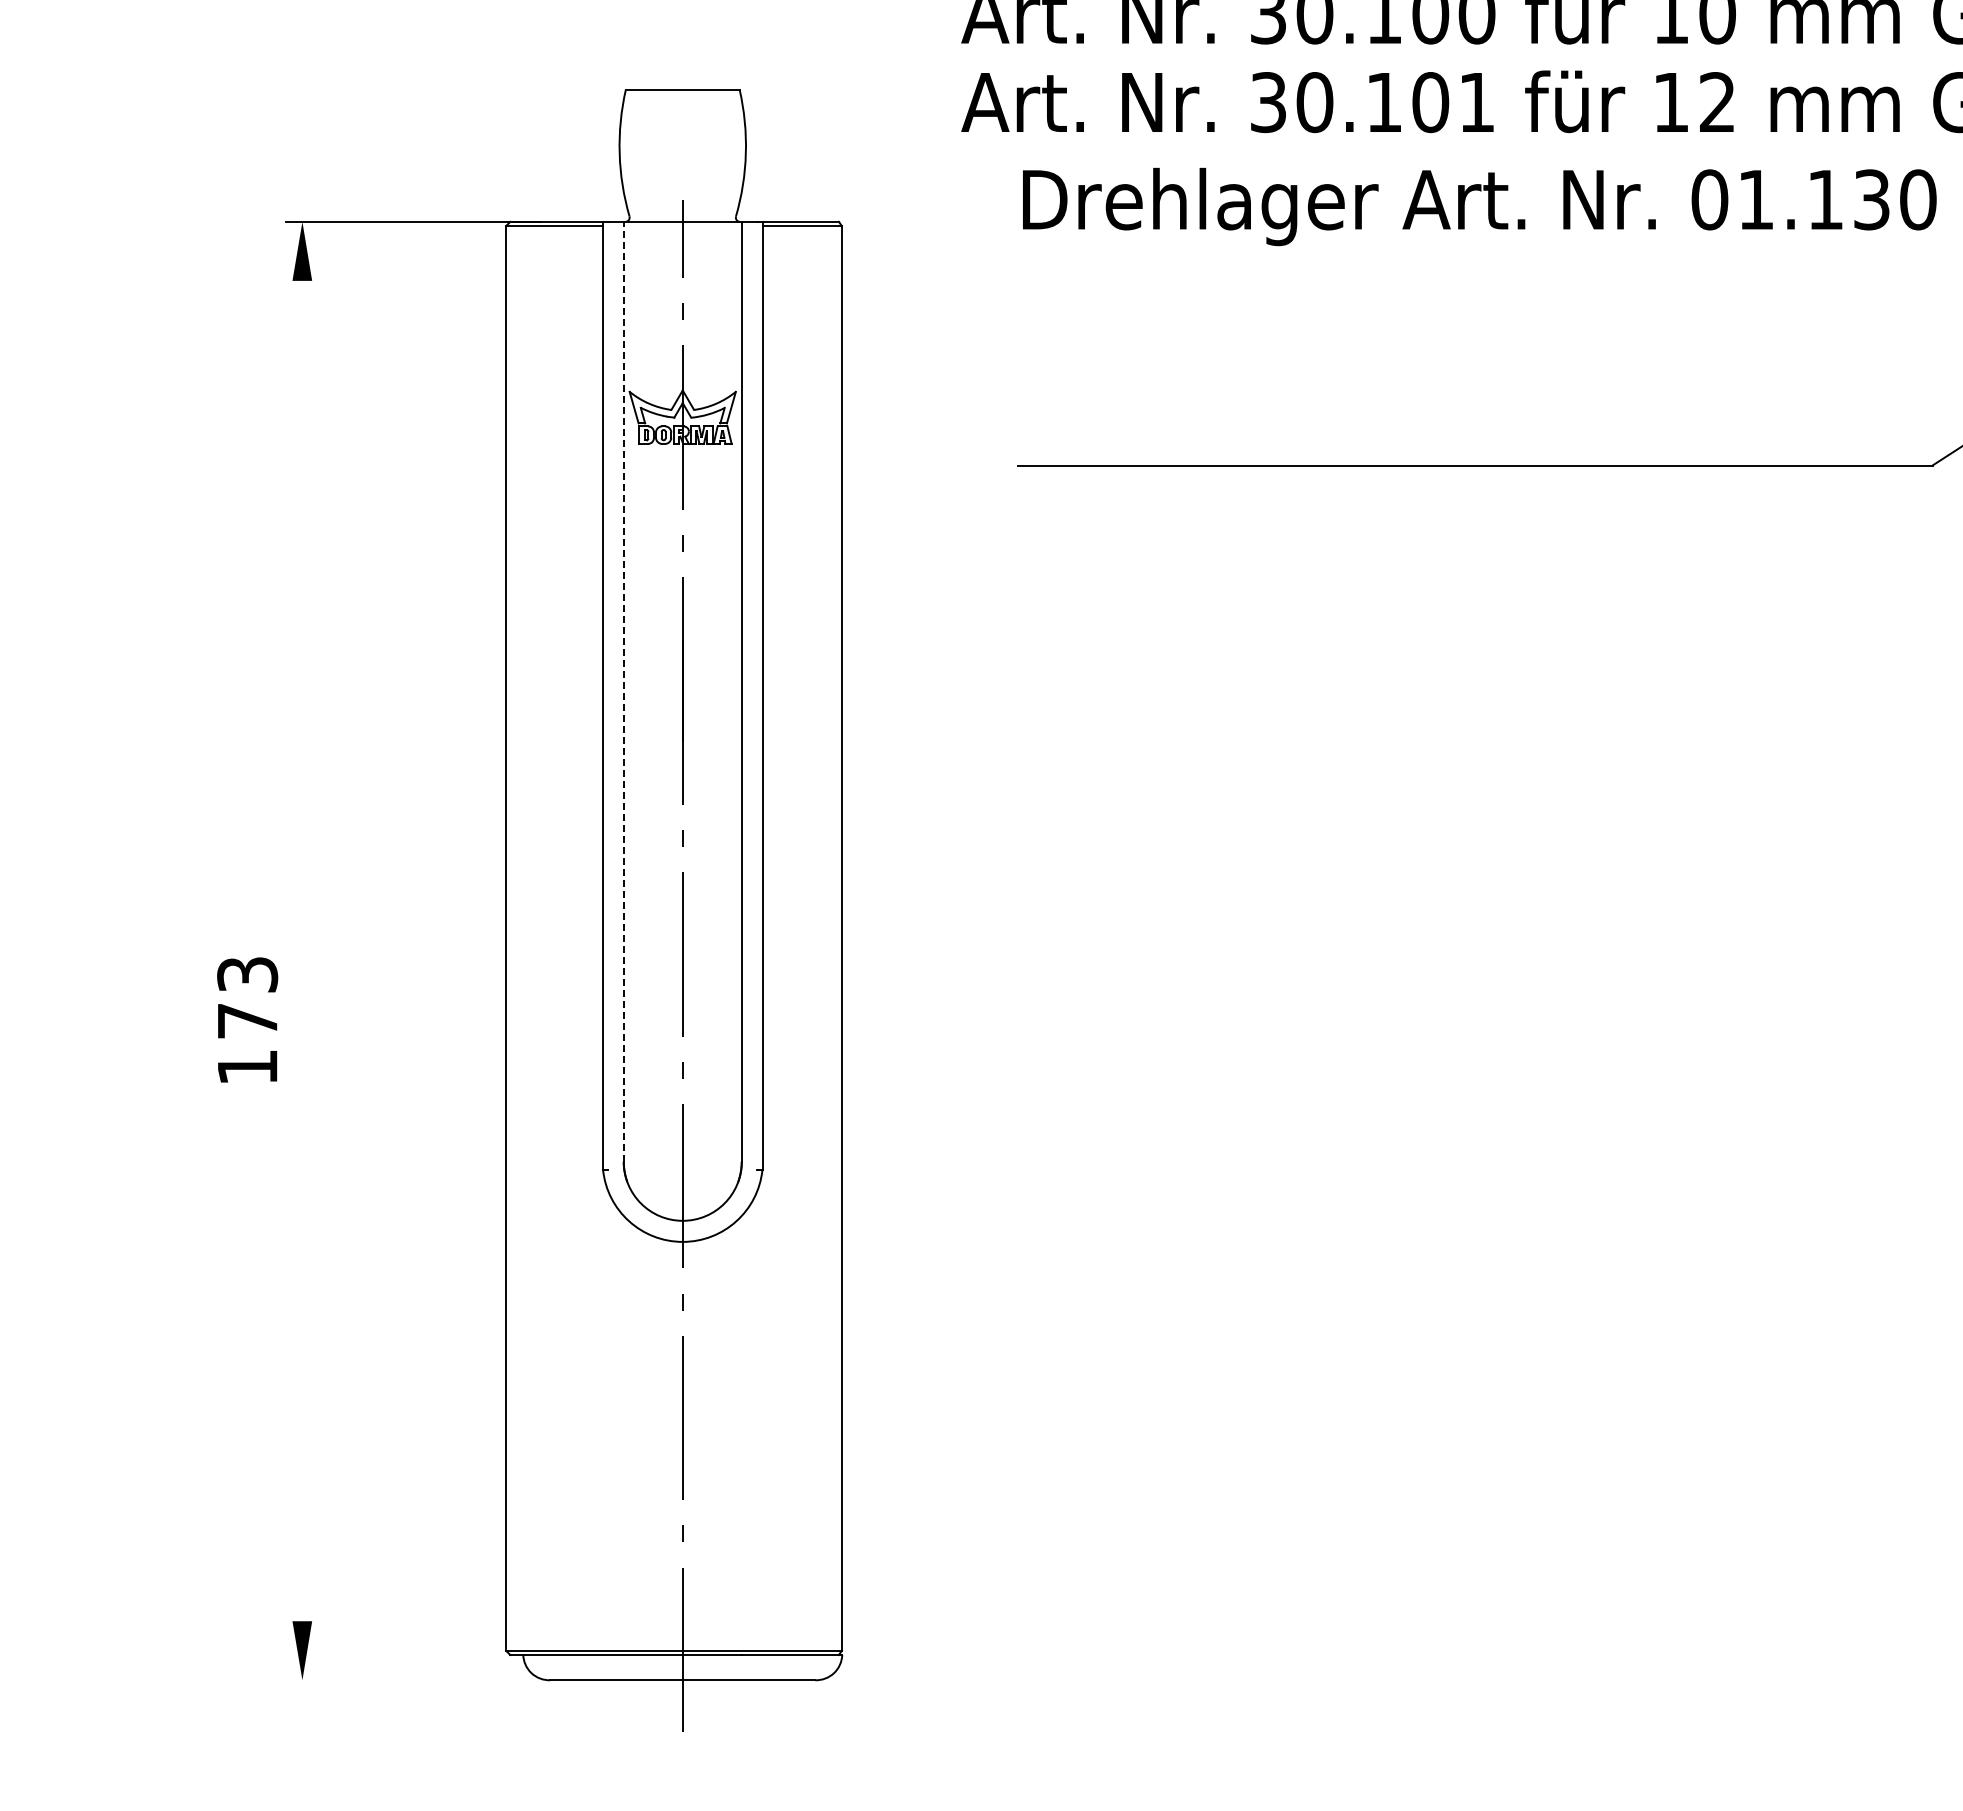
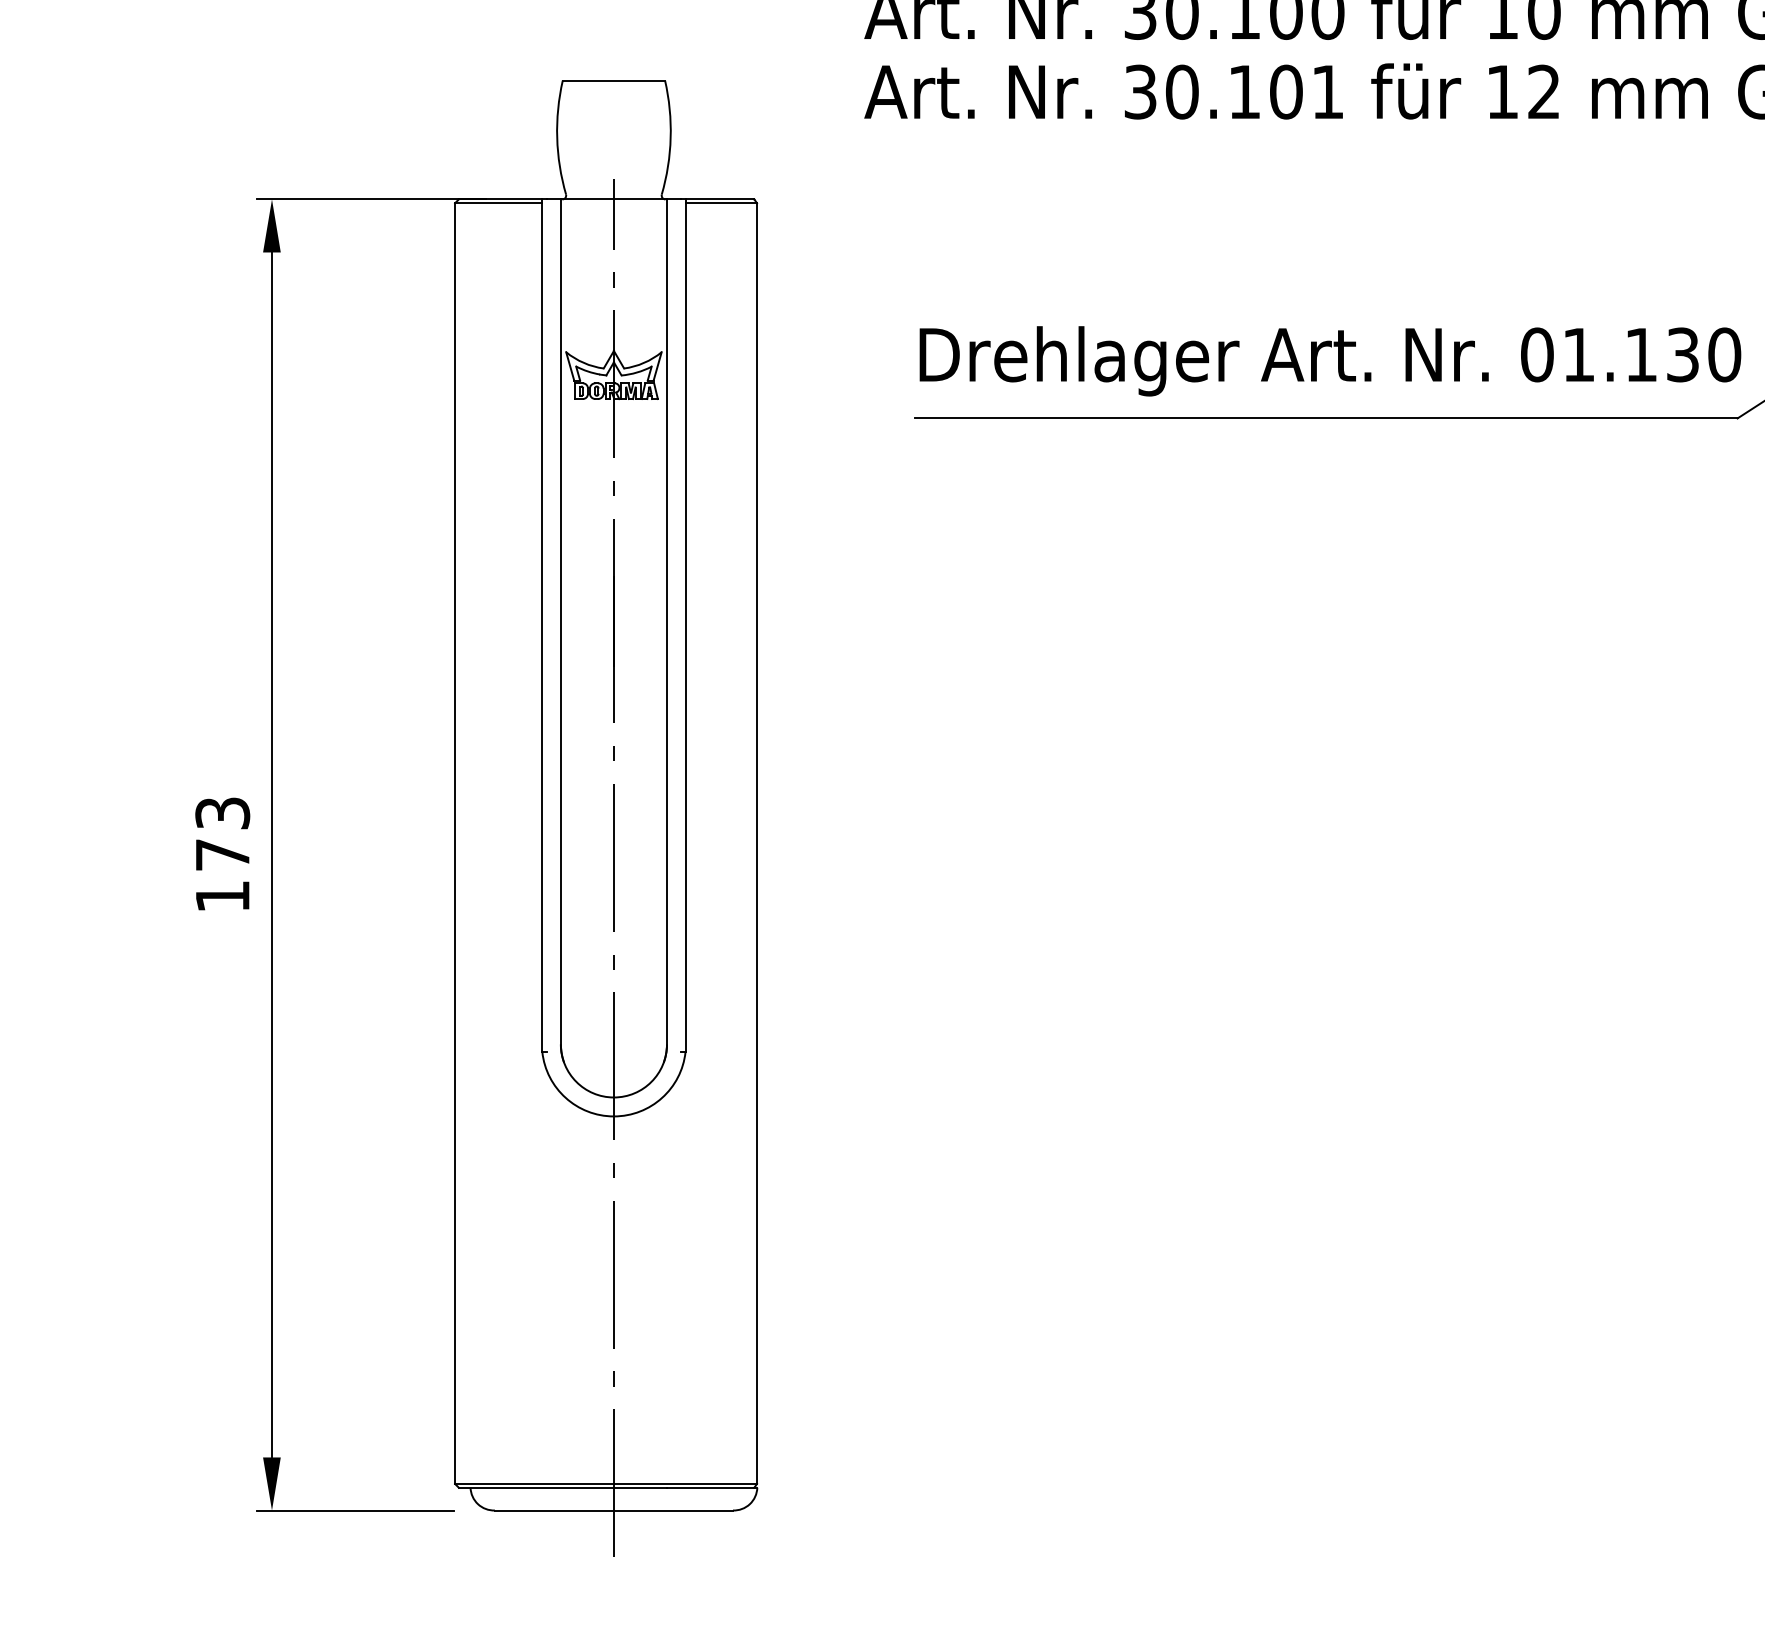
text: (1479, 206) -> (1330, 360), moved
line: (623, 691) -> (560, 621), dashed -> solid
line: (302, 950) -> (272, 854), added
text: (247, 1019) -> (222, 853), moved
line: (394, 1680) -> (354, 1510), added

